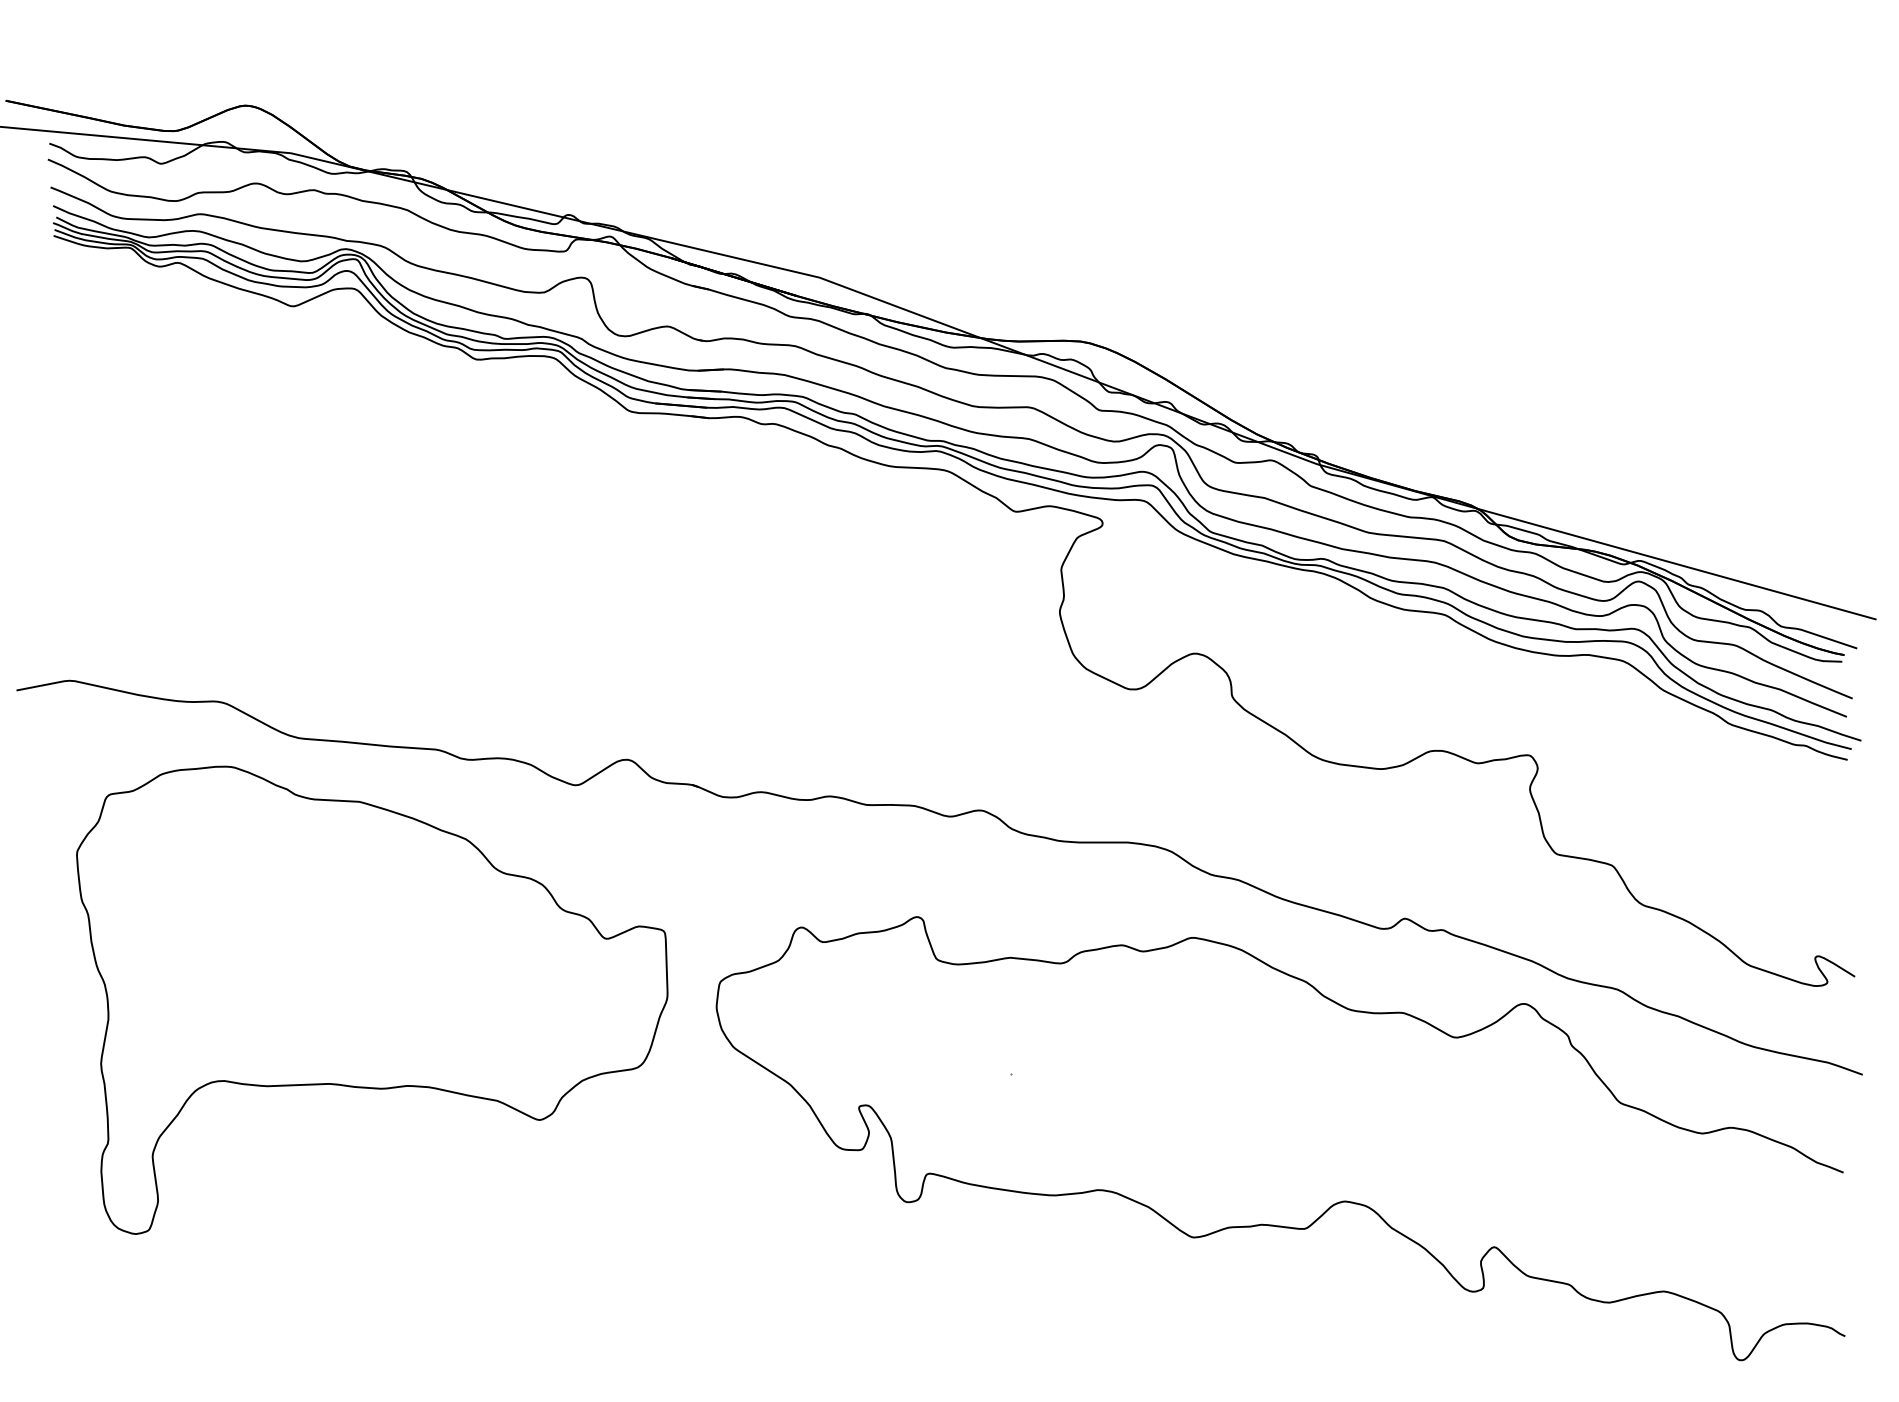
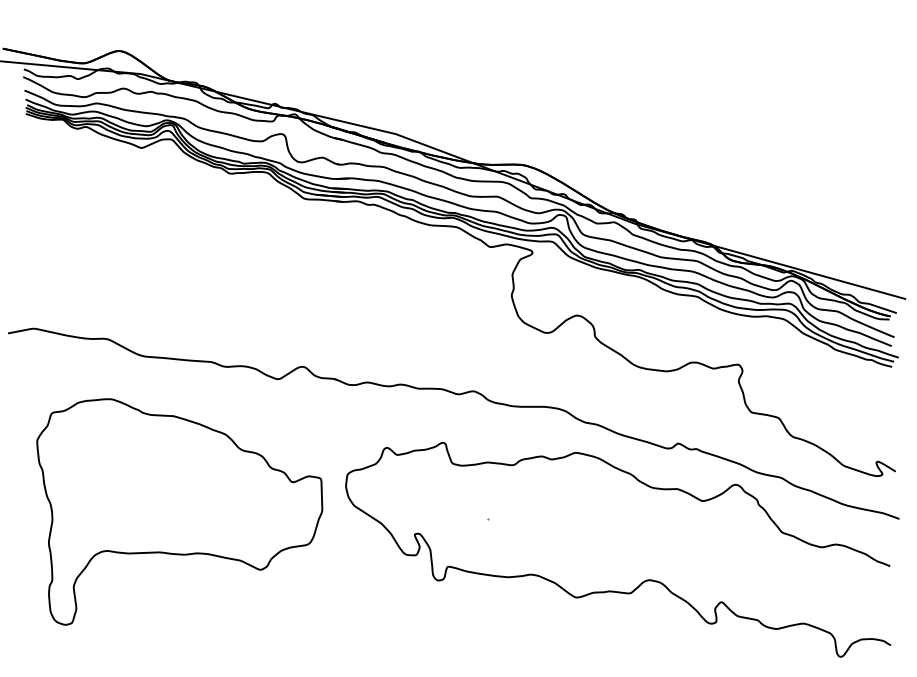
part: (371, 999) -> (179, 511), moved

